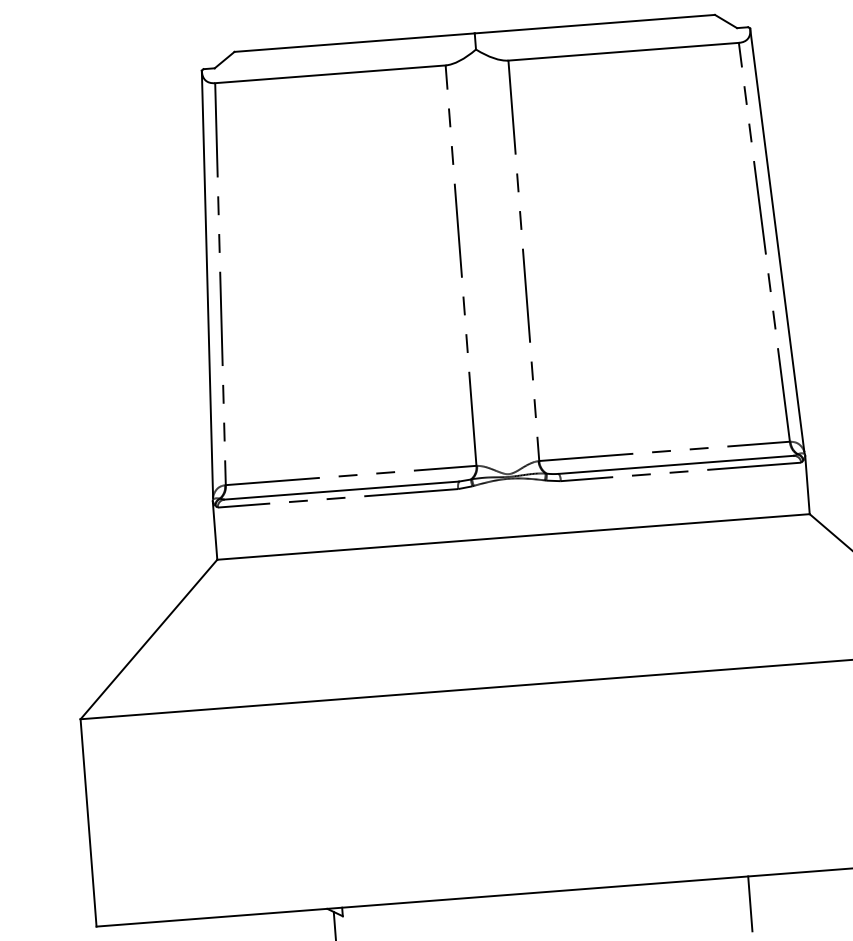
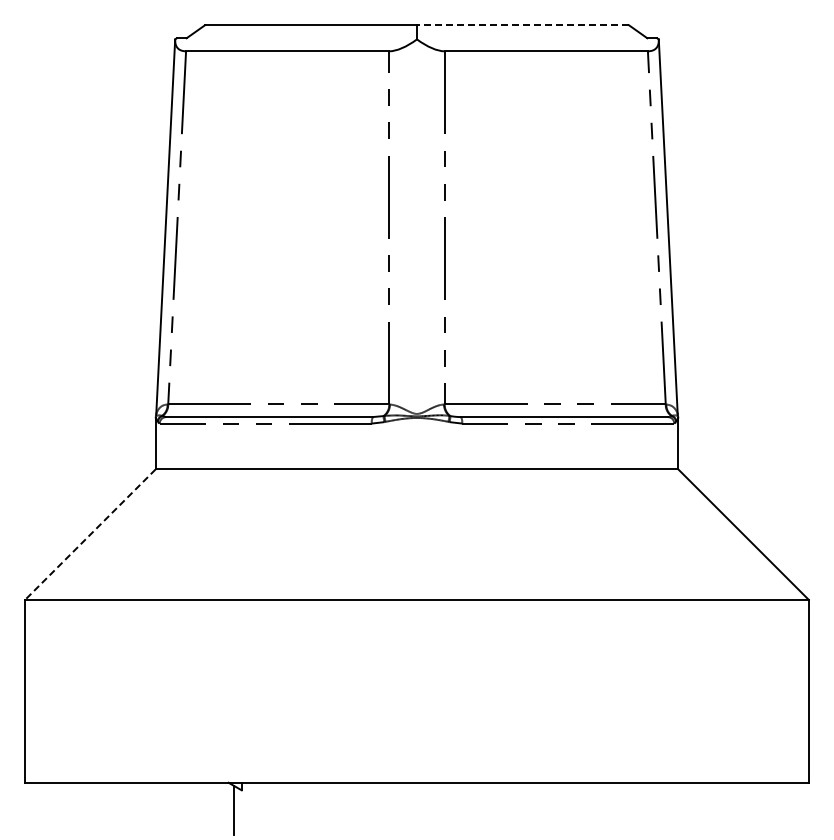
line: (594, 24) -> (522, 25), solid -> dashed
line: (149, 639) -> (90, 534), solid -> dashed
line: (749, 903) -> (599, 806), removed

